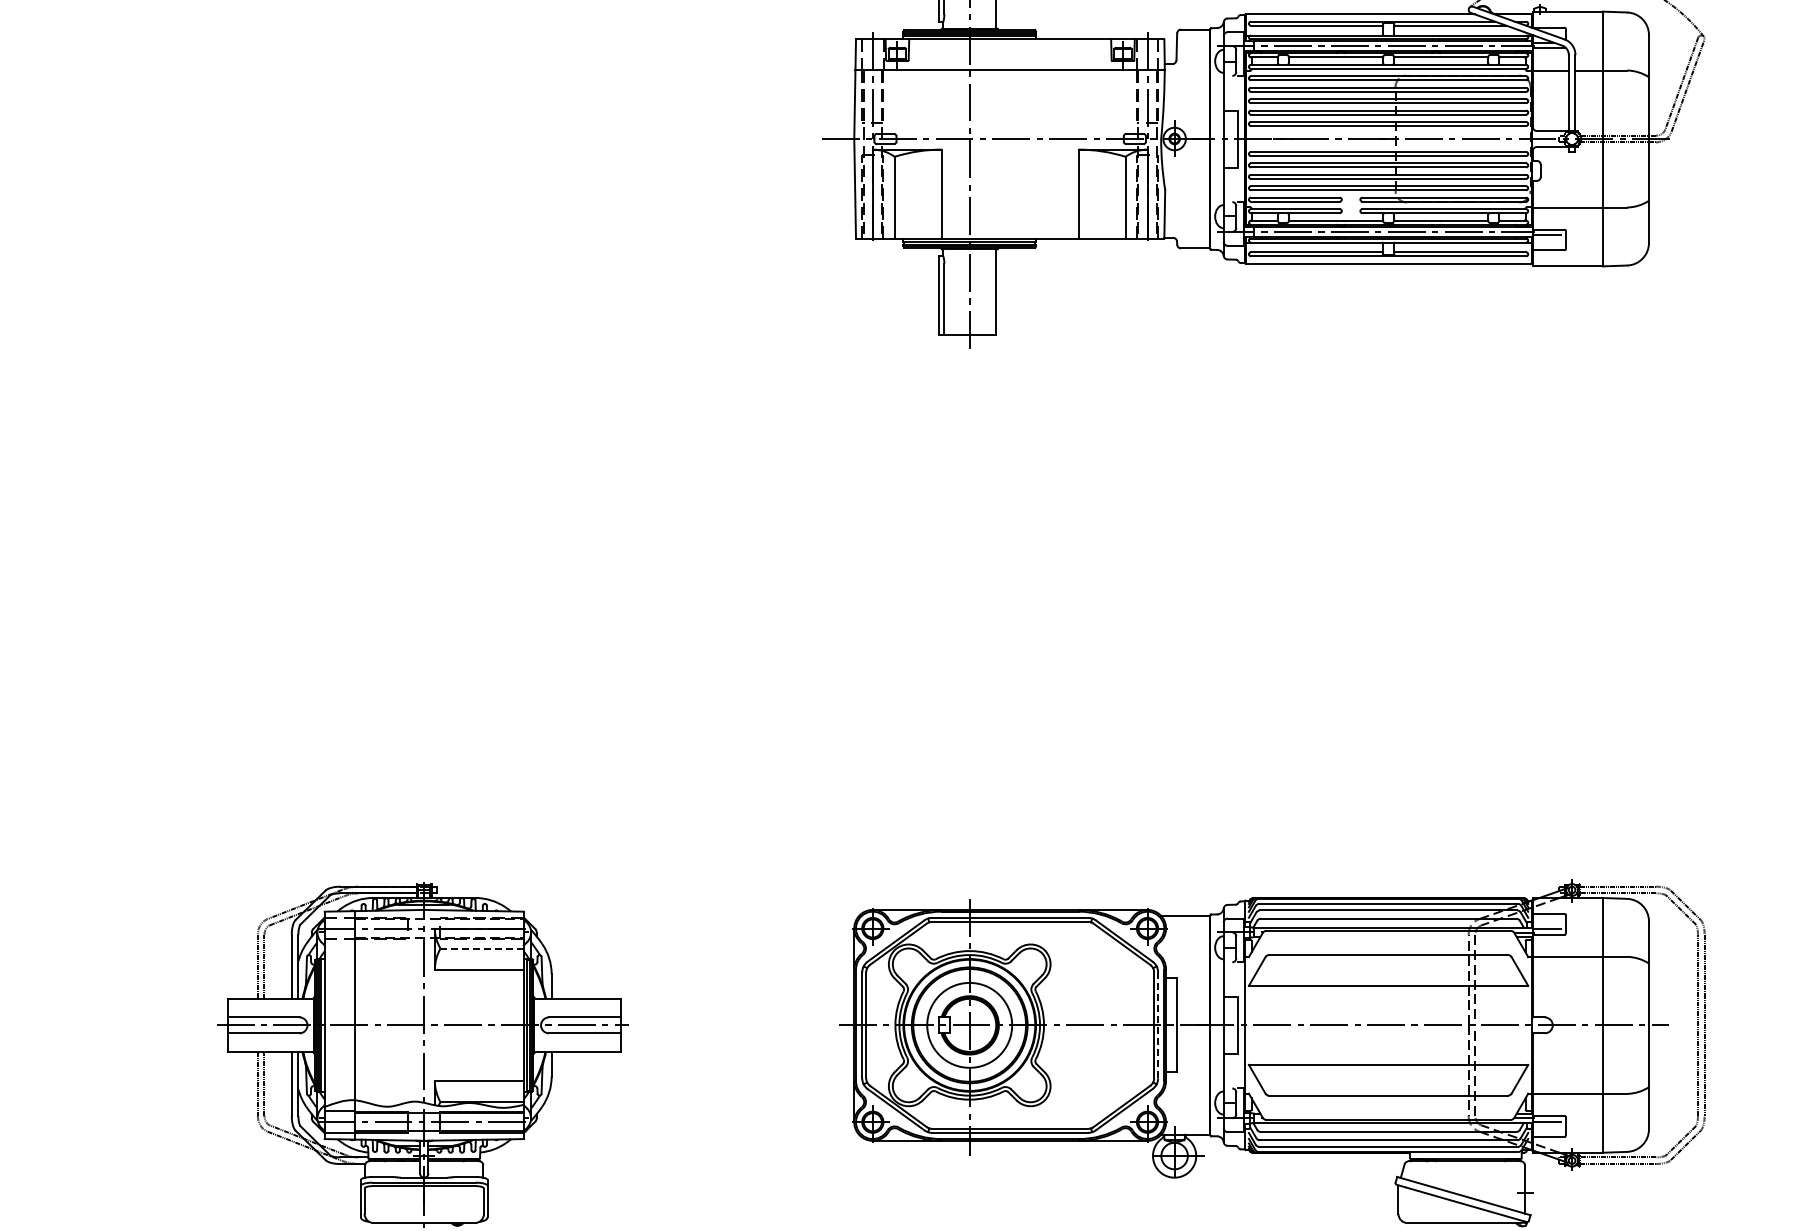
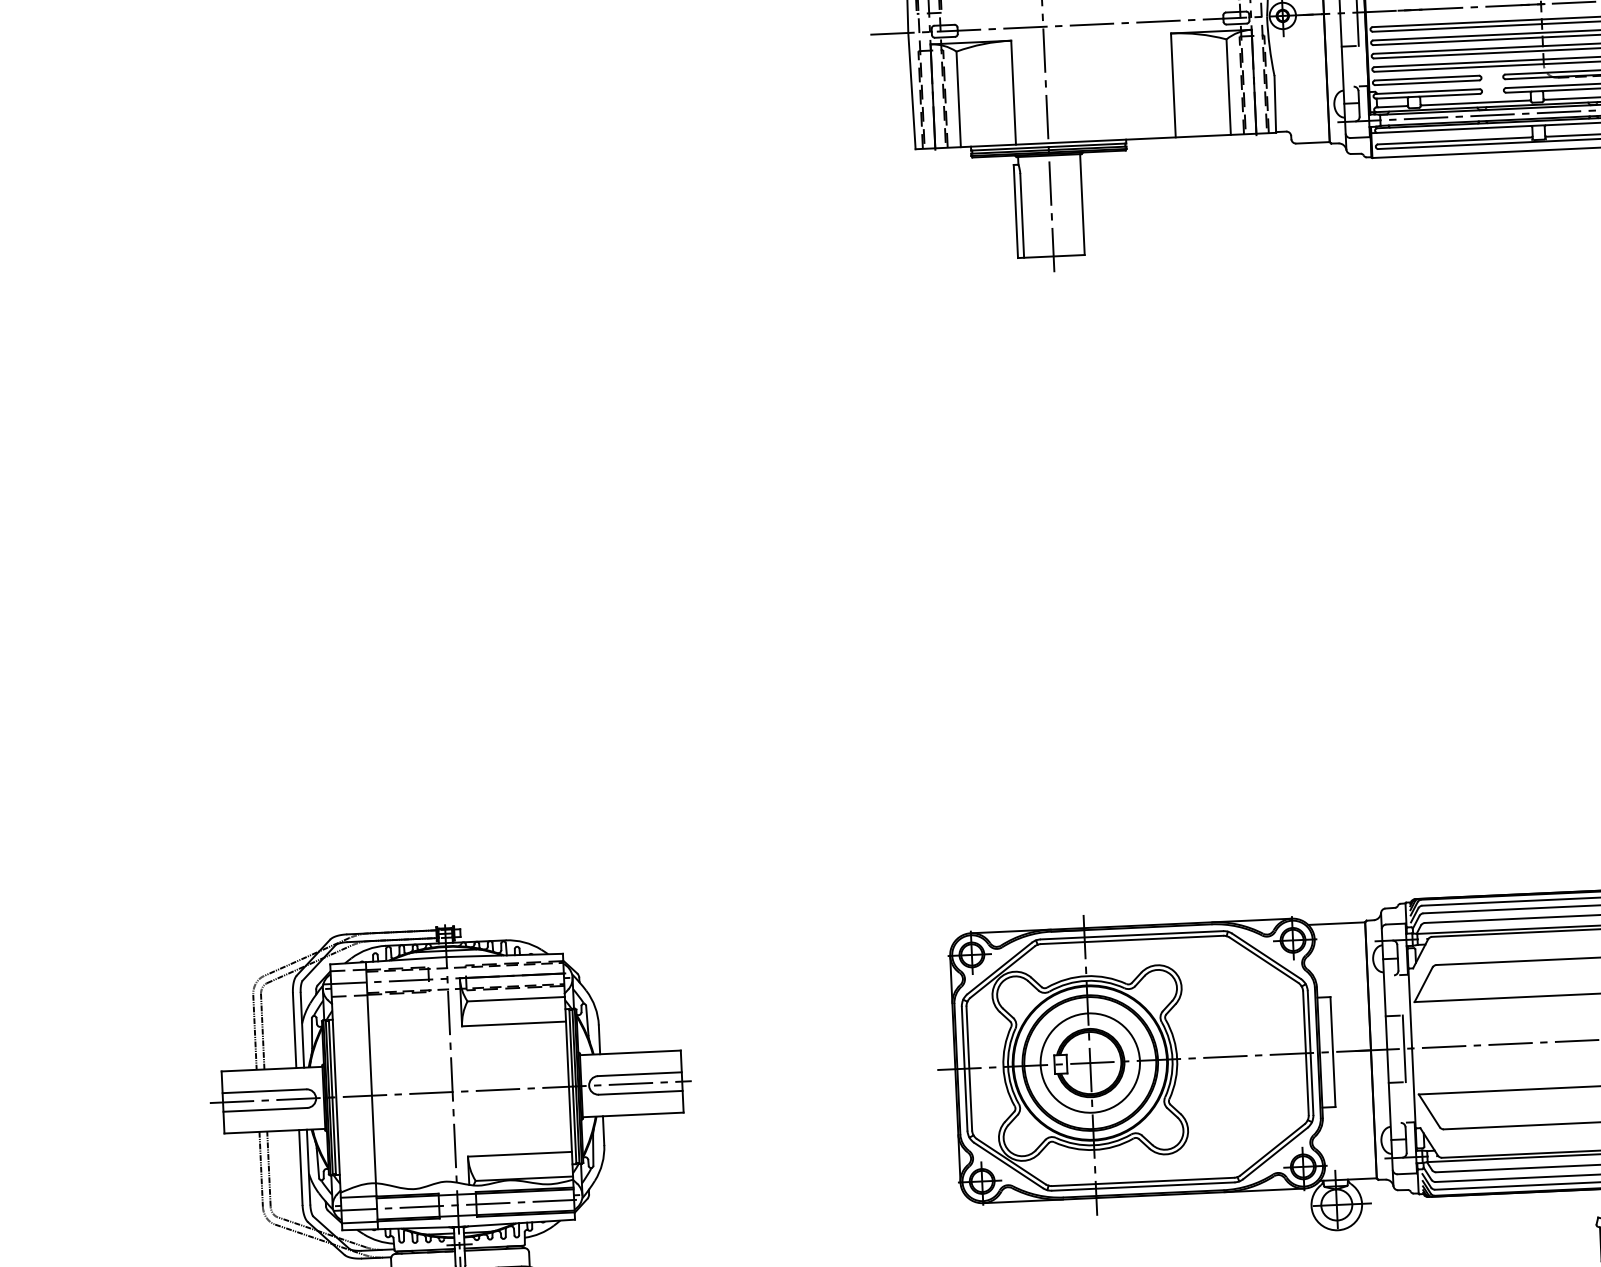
line: (482, 948) -> (516, 999), dashed -> solid
line: (1158, 1025) -> (1311, 1053), dashed -> solid

